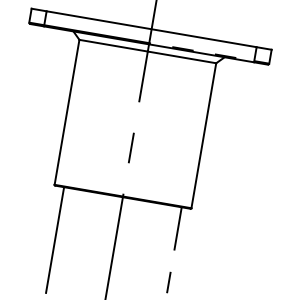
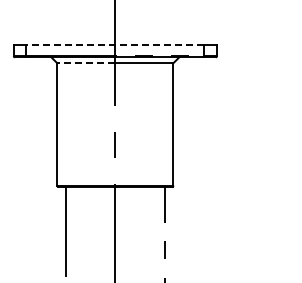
line: (151, 29) -> (115, 44), solid -> dashed
line: (113, 45) -> (86, 63), solid -> dashed

